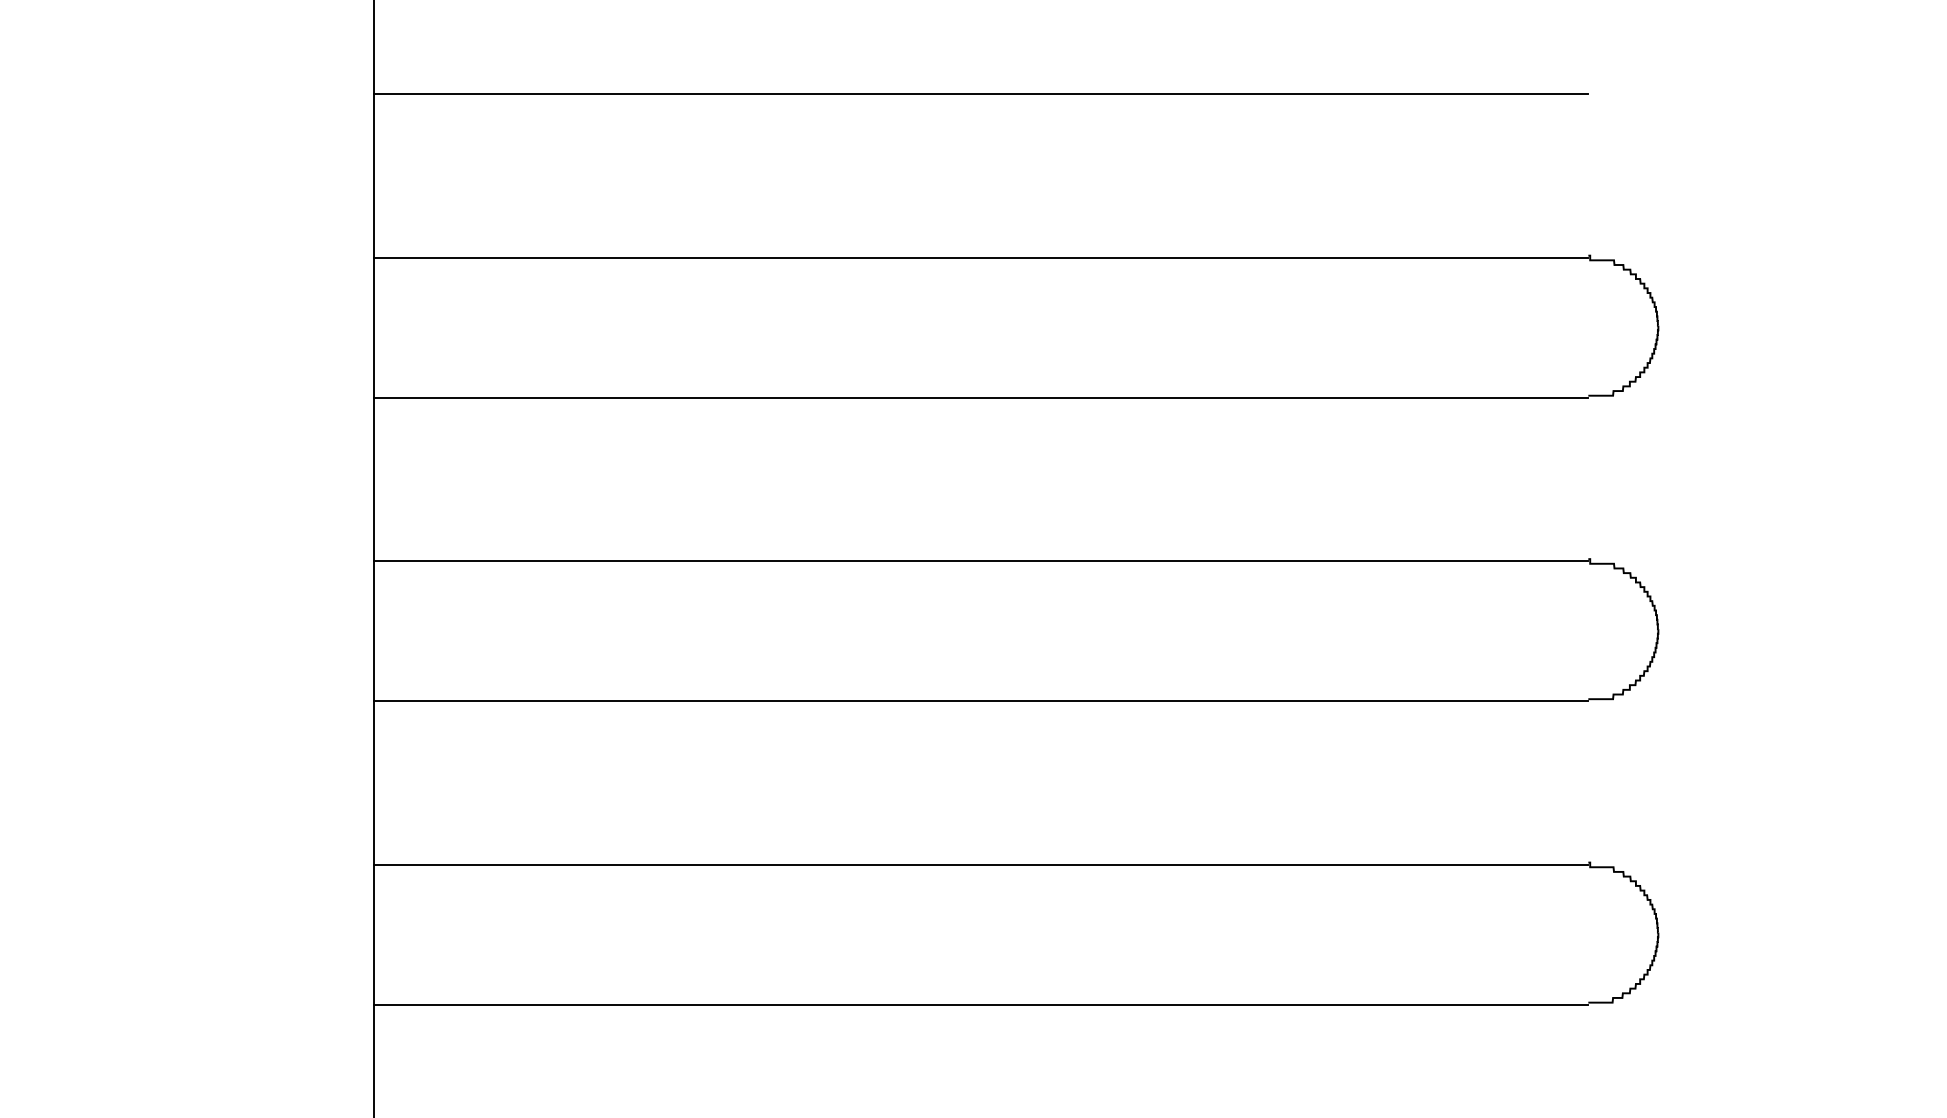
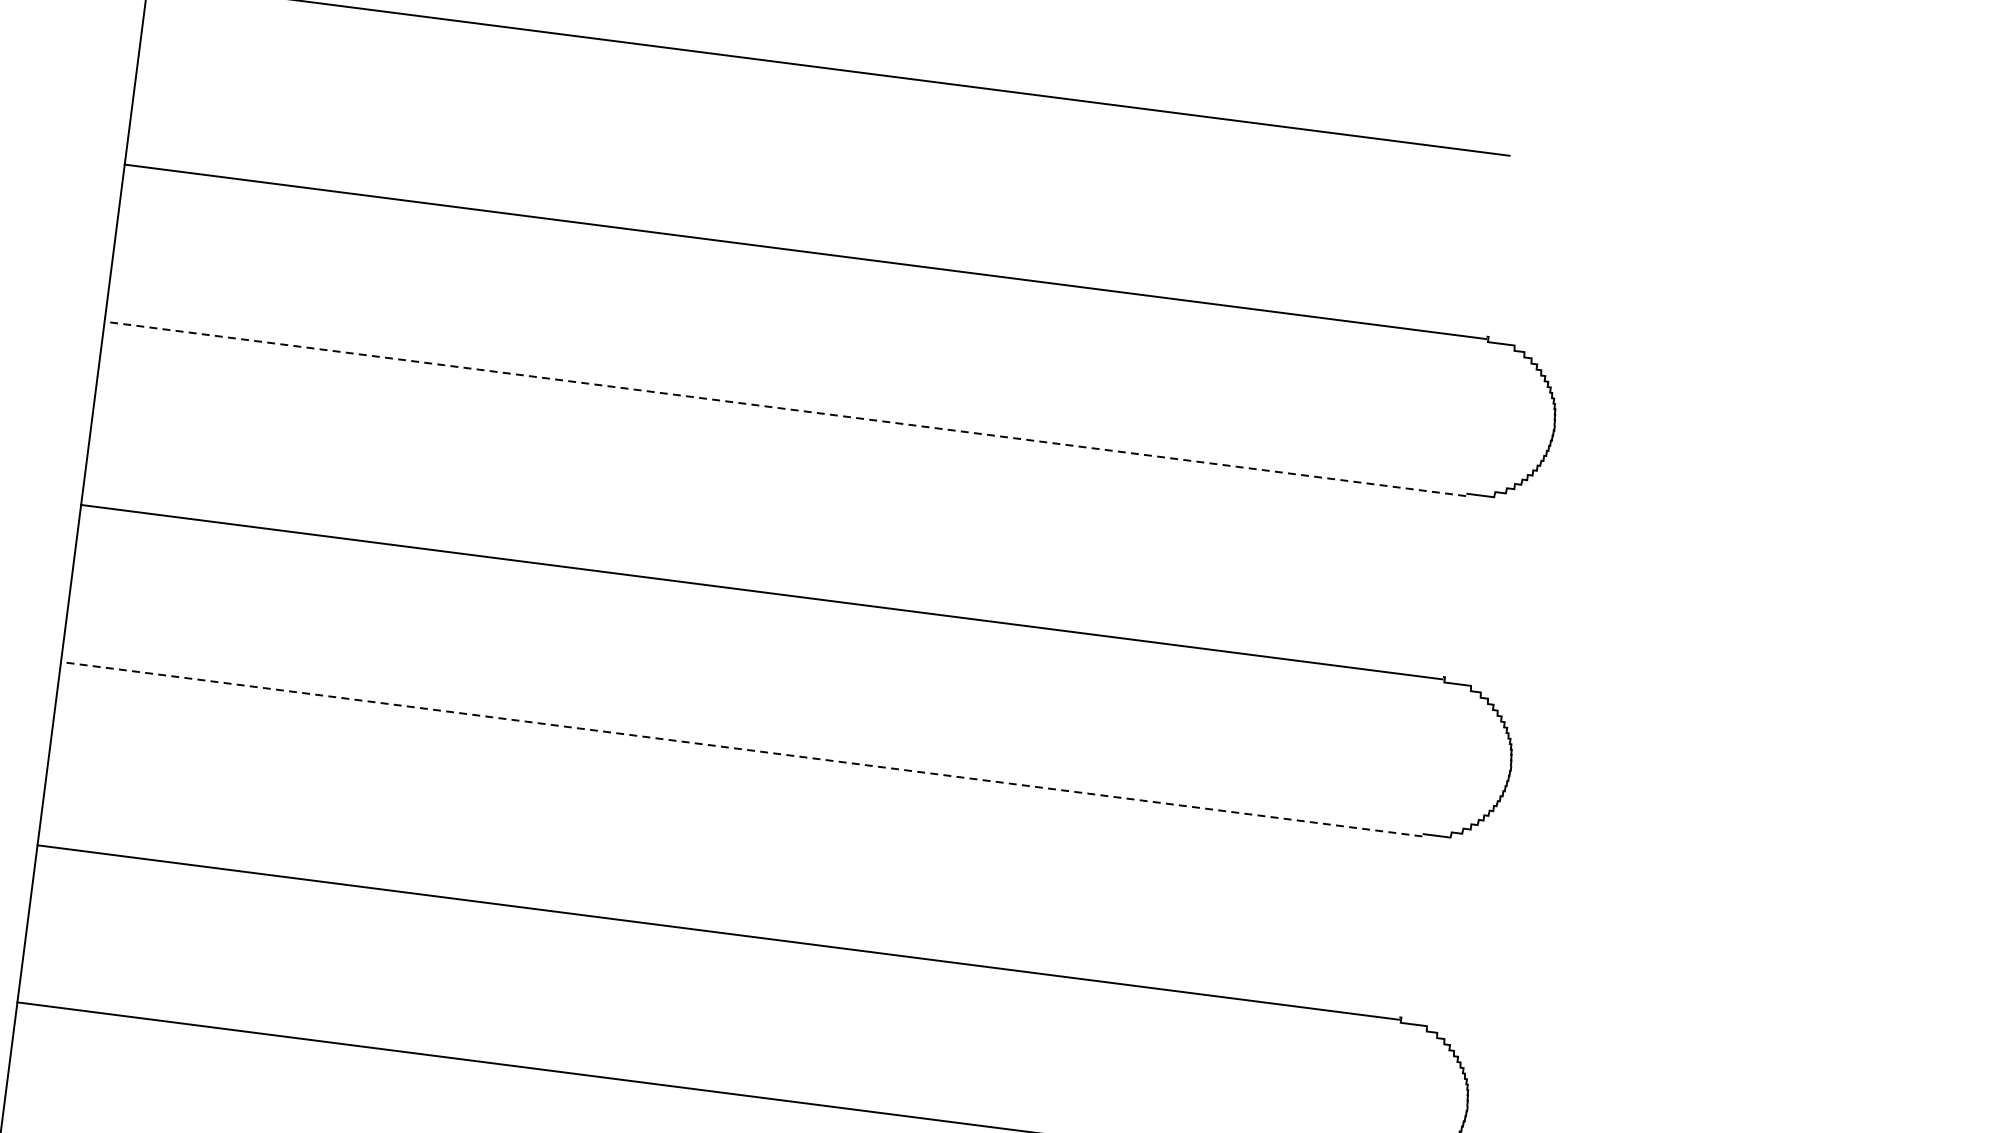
line: (981, 397) -> (785, 408), solid -> dashed
line: (981, 701) -> (741, 749), solid -> dashed

